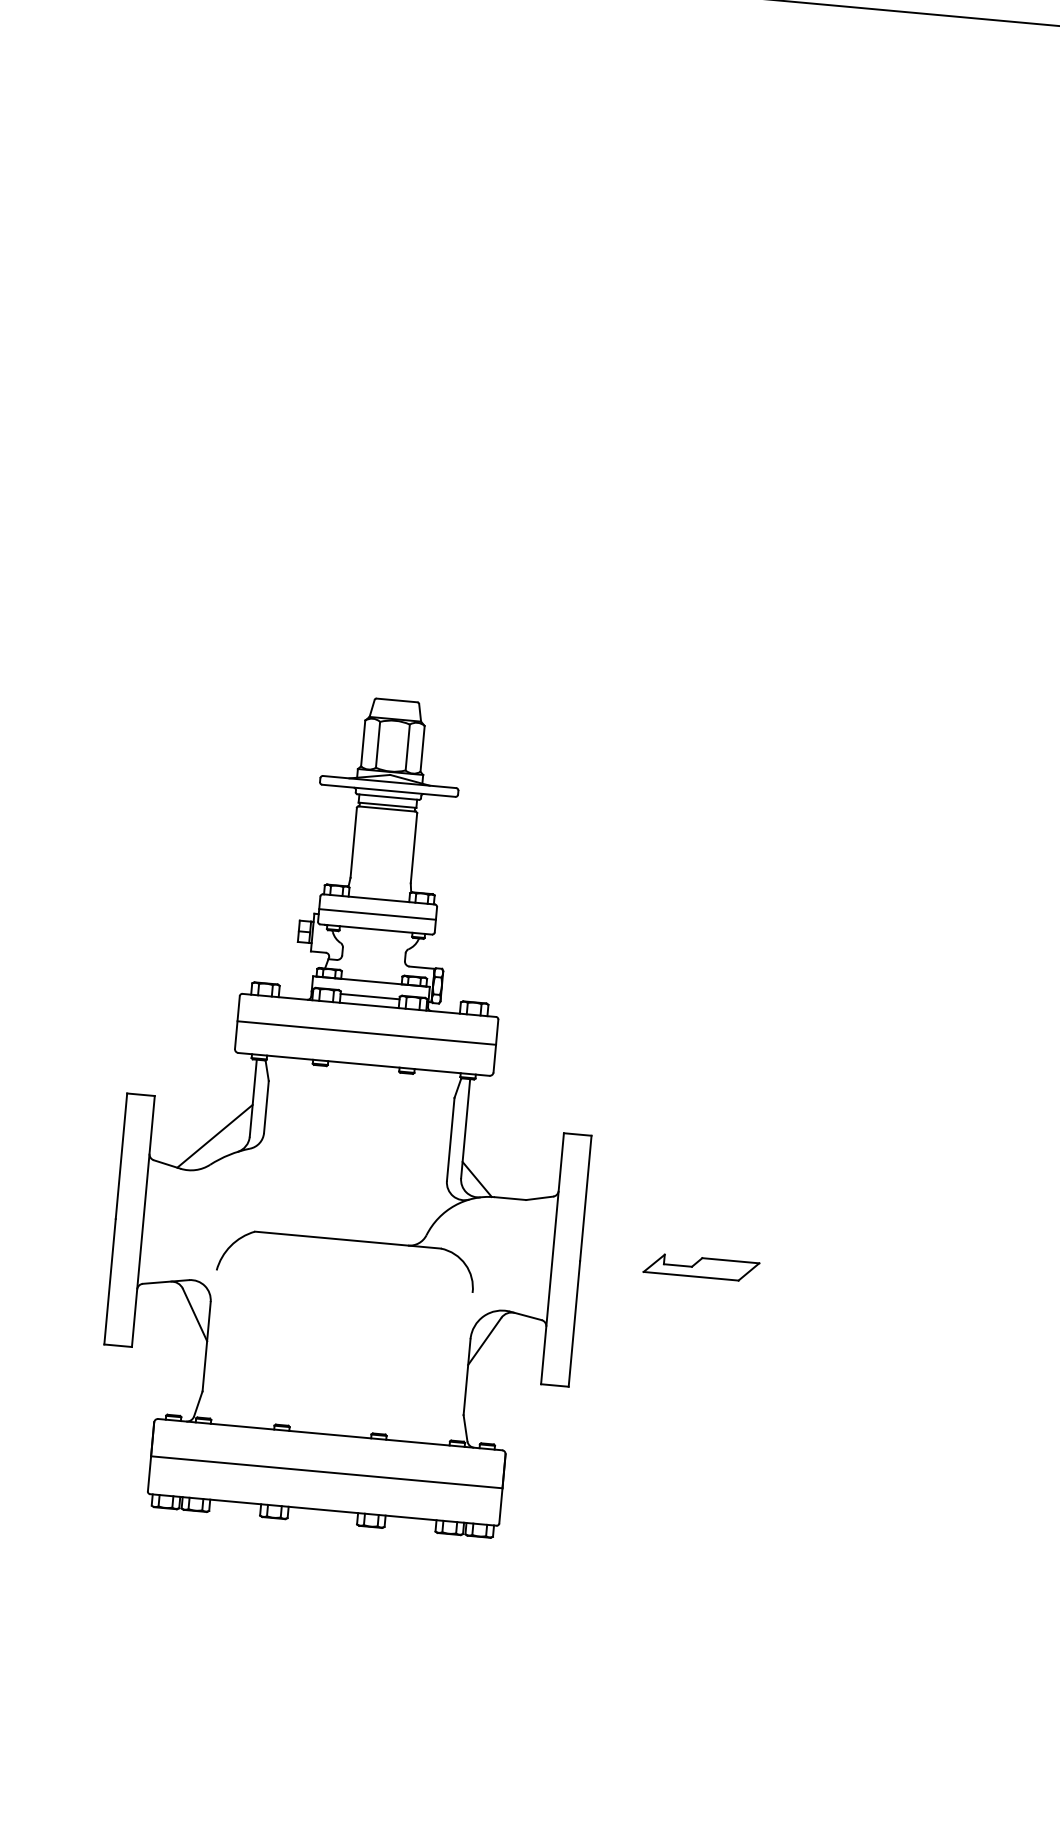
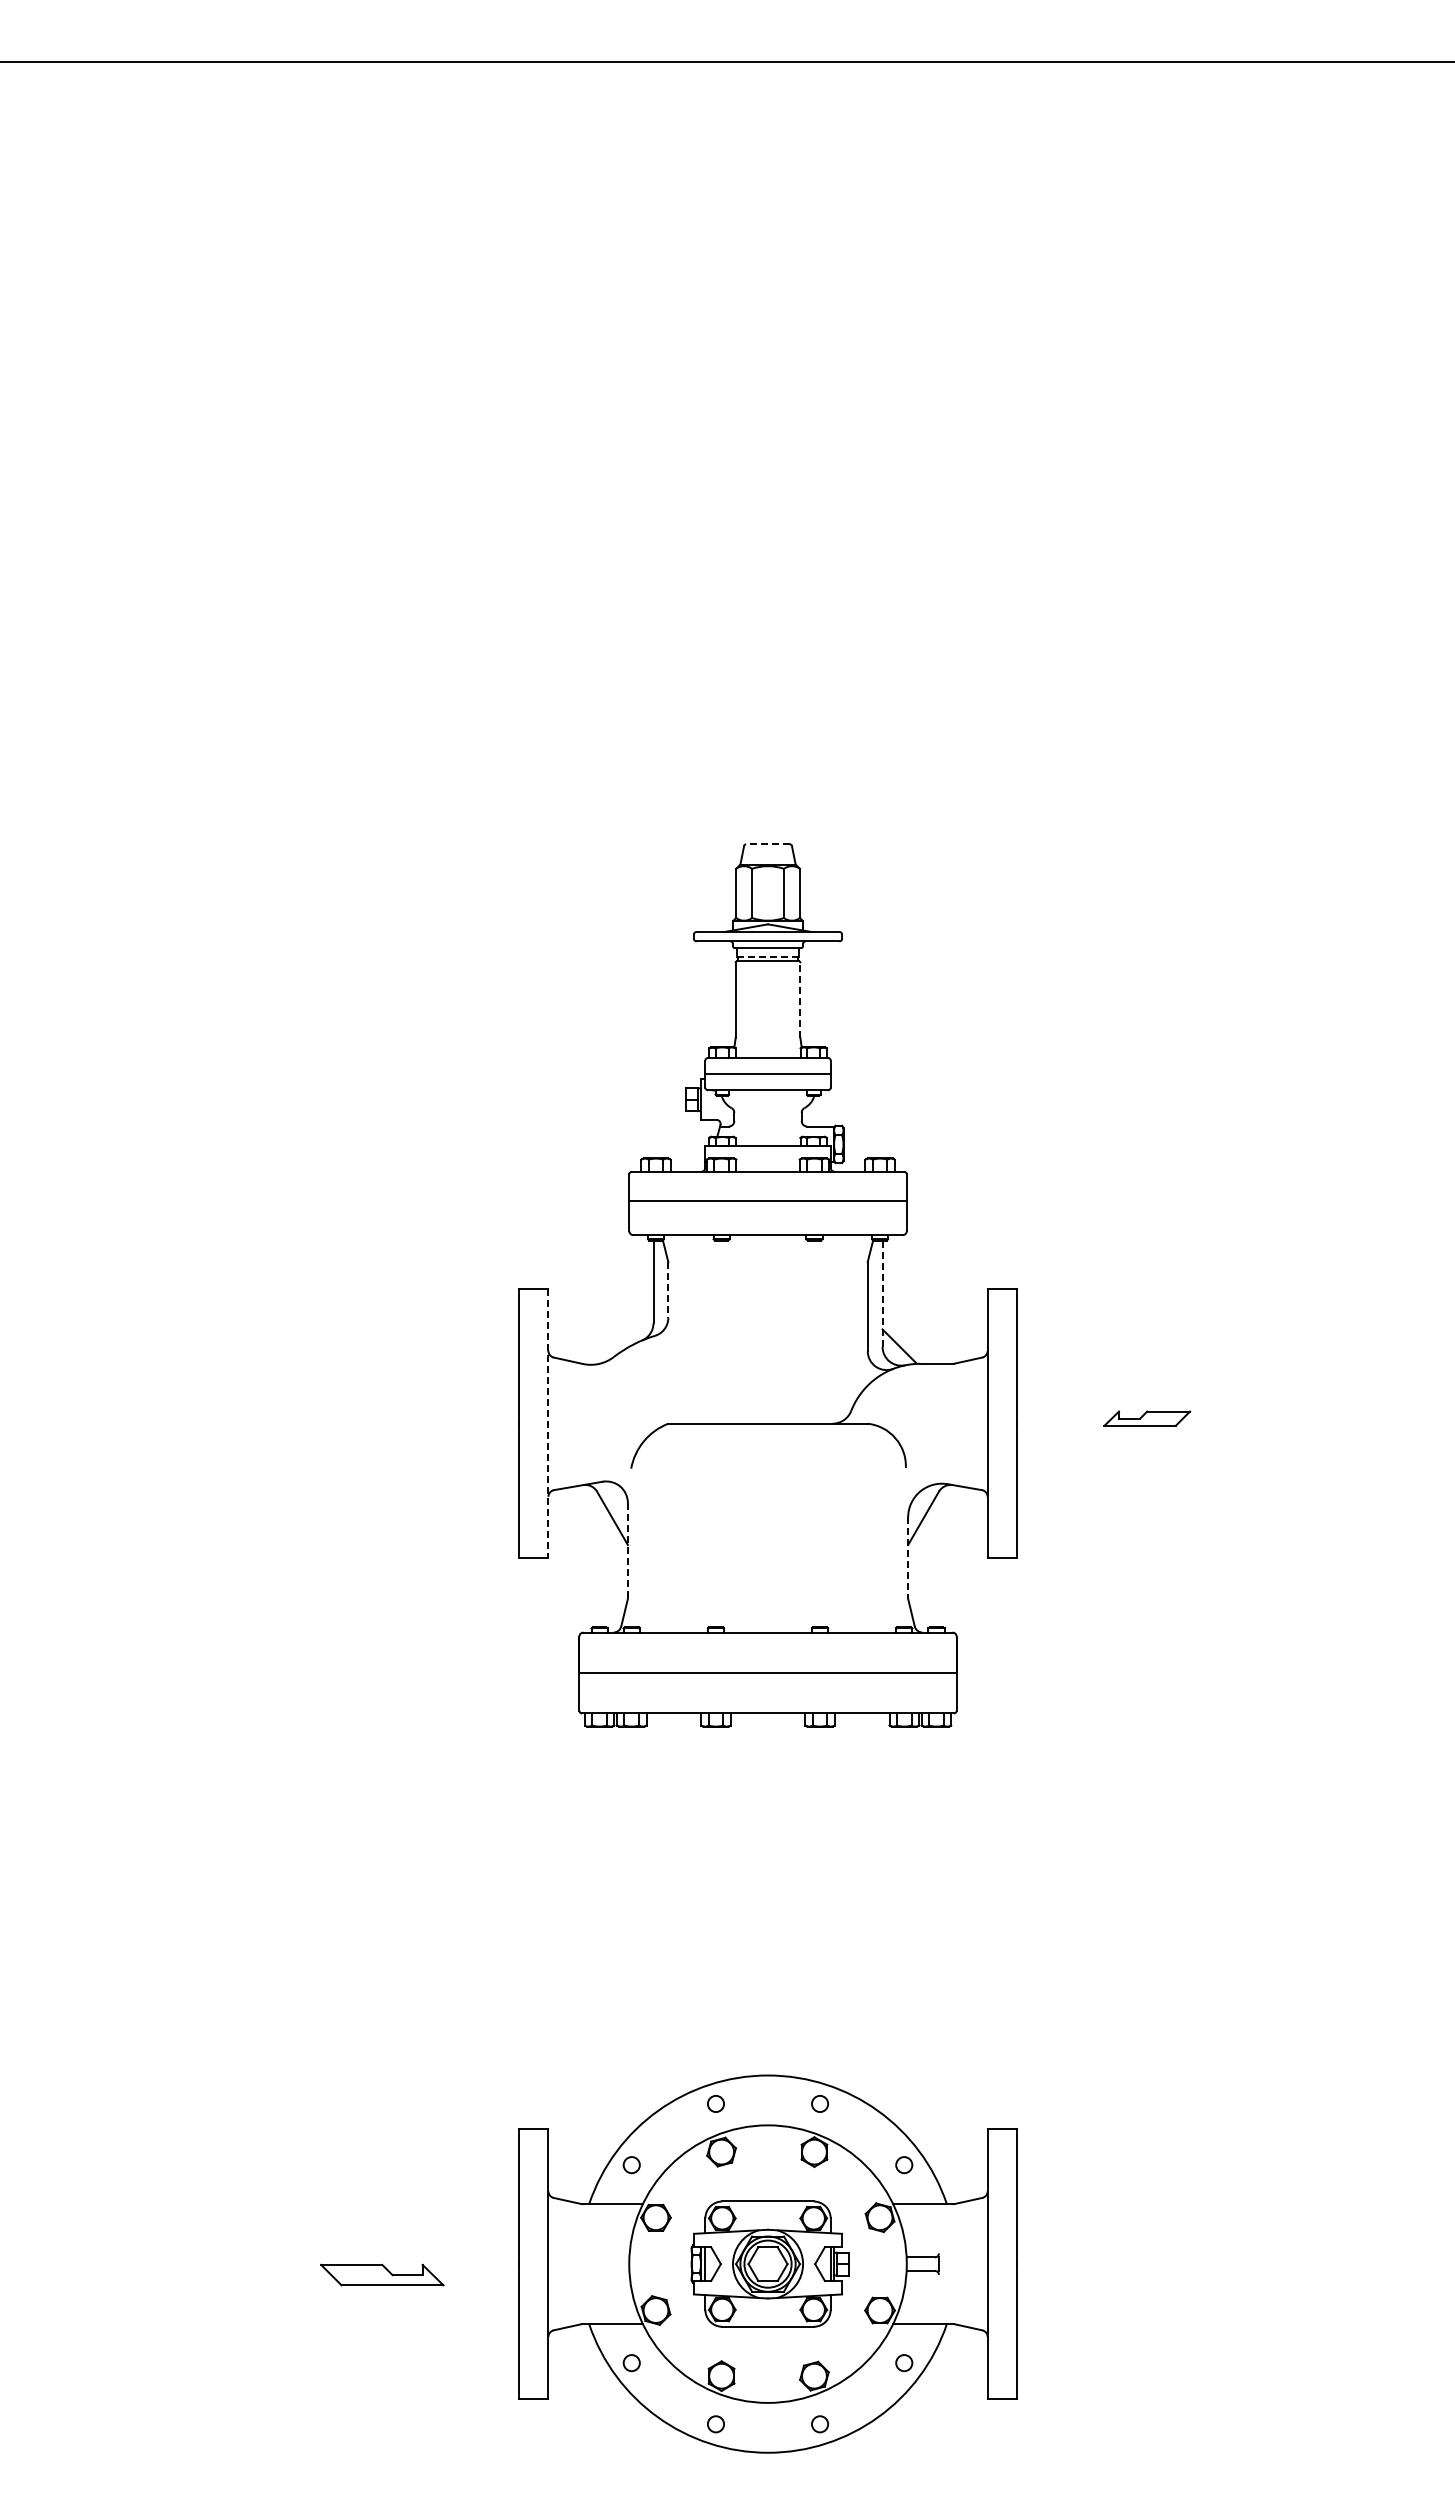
line: (397, 700) -> (768, 844), solid -> dashed
line: (387, 804) -> (768, 956), solid -> dashed
line: (414, 848) -> (800, 1000), solid -> dashed
line: (369, 996) -> (767, 1162), removed
line: (266, 1106) -> (668, 1289), solid -> dashed
line: (465, 1129) -> (882, 1294), solid -> dashed
line: (215, 1136) -> (616, 1326), removed
line: (143, 1221) -> (548, 1423), solid -> dashed
part: (701, 1267) -> (1147, 1418), size x0.7
line: (206, 1346) -> (627, 1550), solid -> dashed
line: (467, 1377) -> (908, 1558), solid -> dashed

